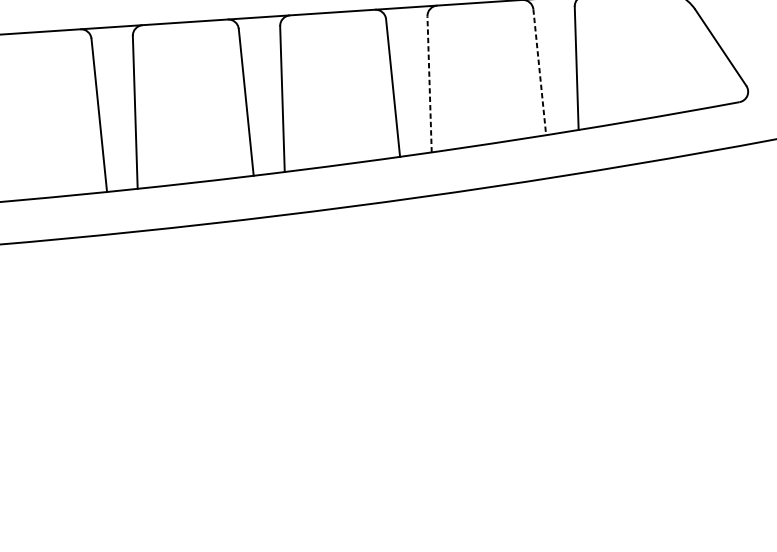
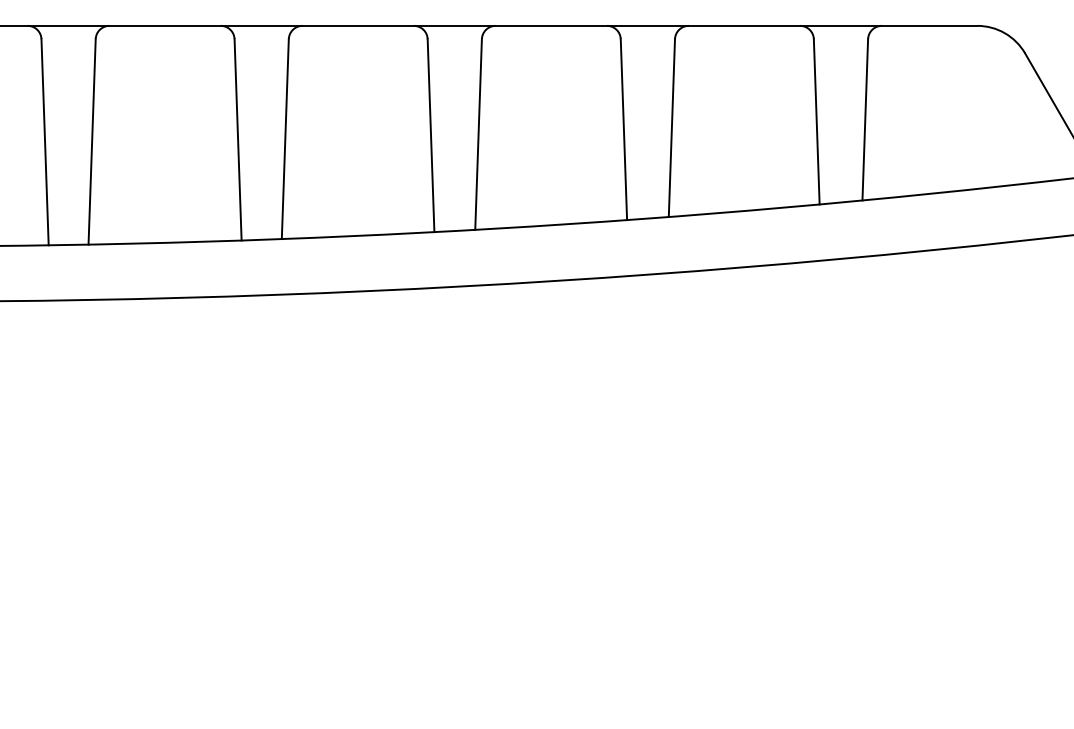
line: (539, 72) -> (816, 121), dashed -> solid
line: (429, 84) -> (671, 128), dashed -> solid

